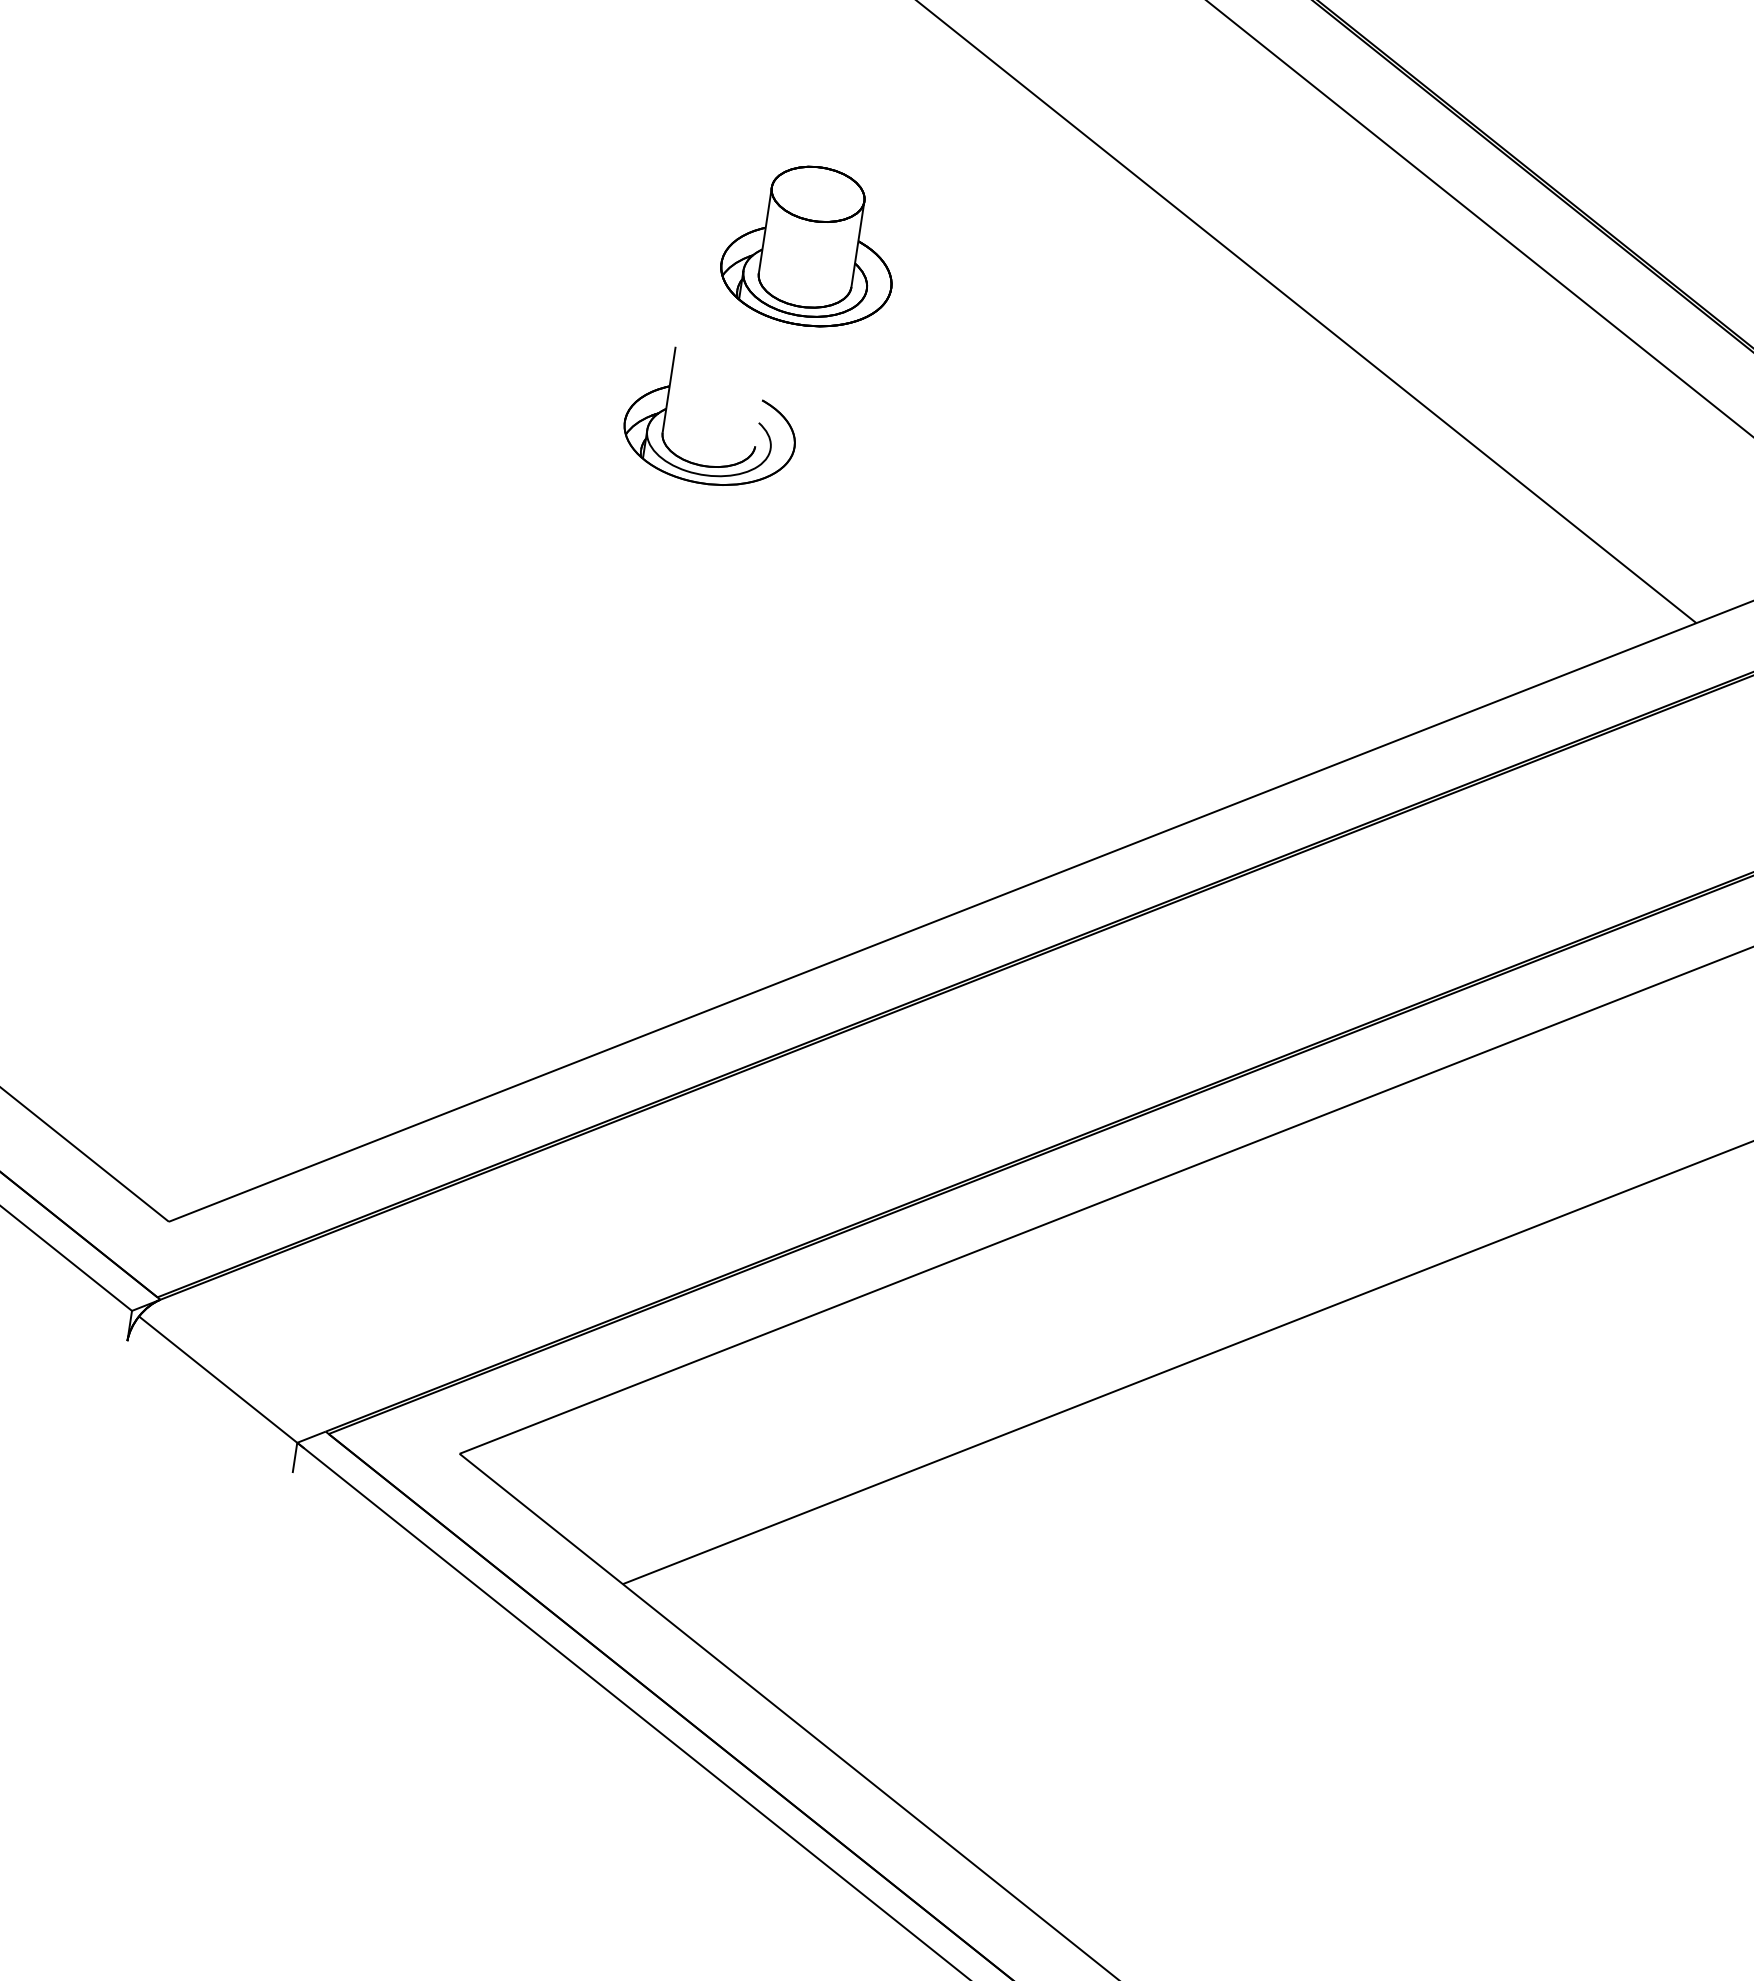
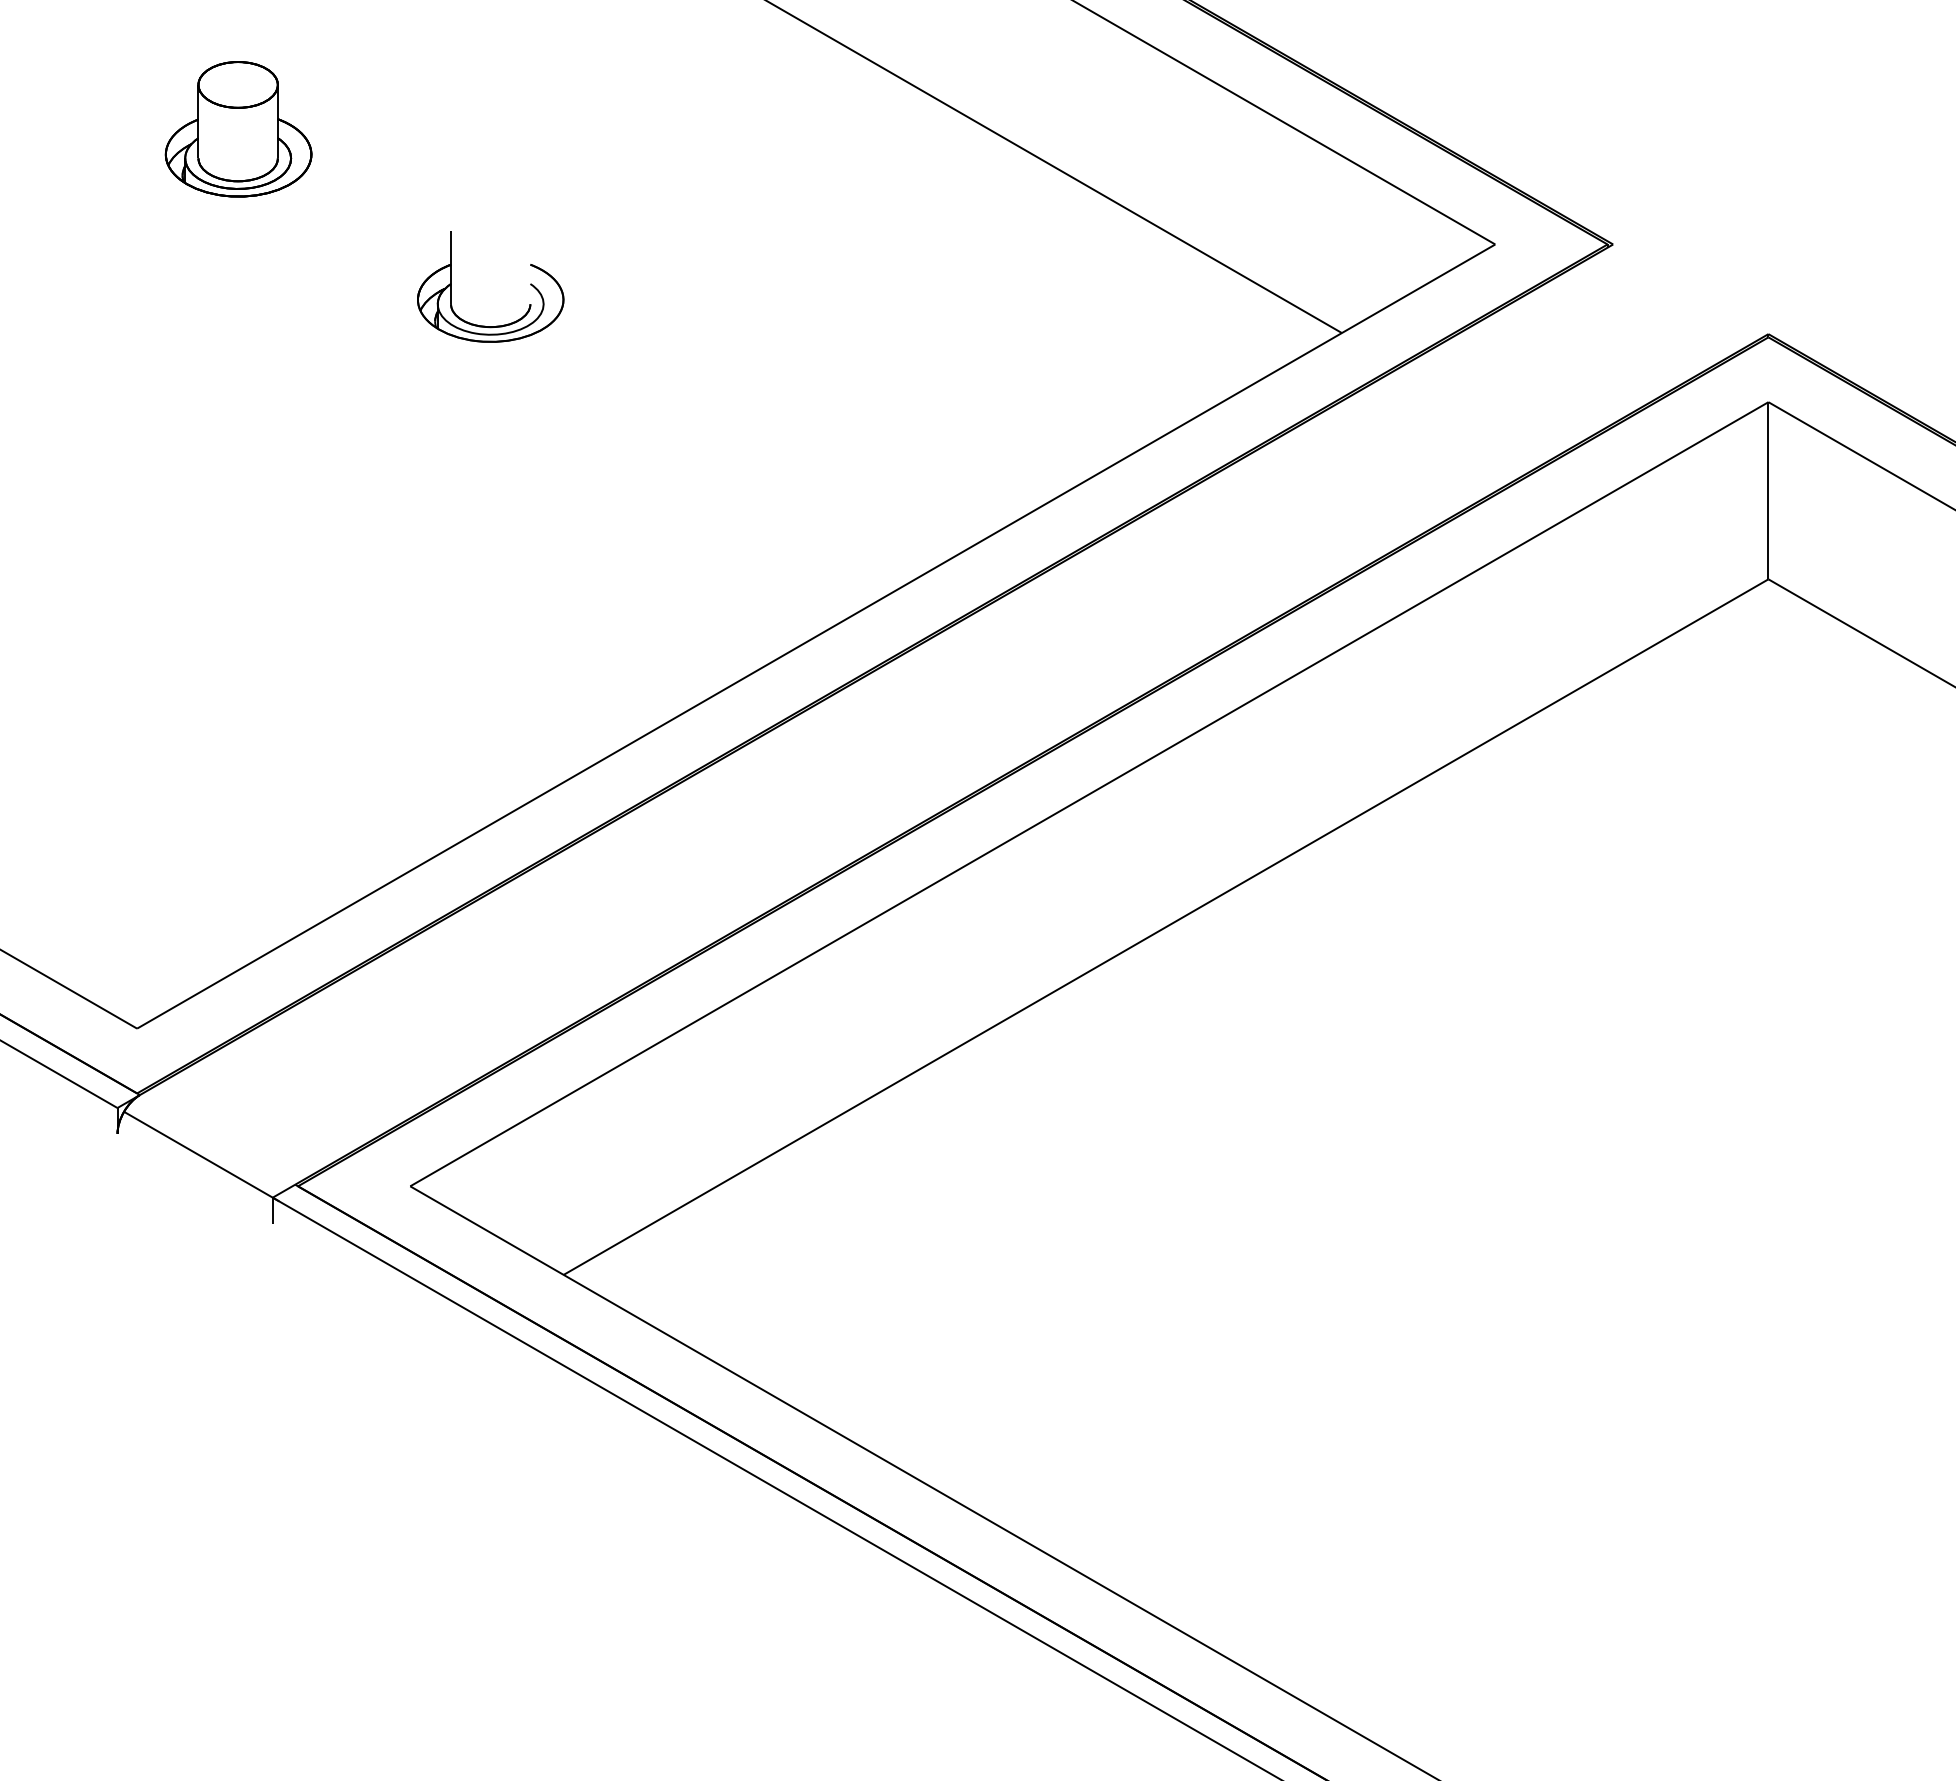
part: (810, 246) -> (238, 129), moved

